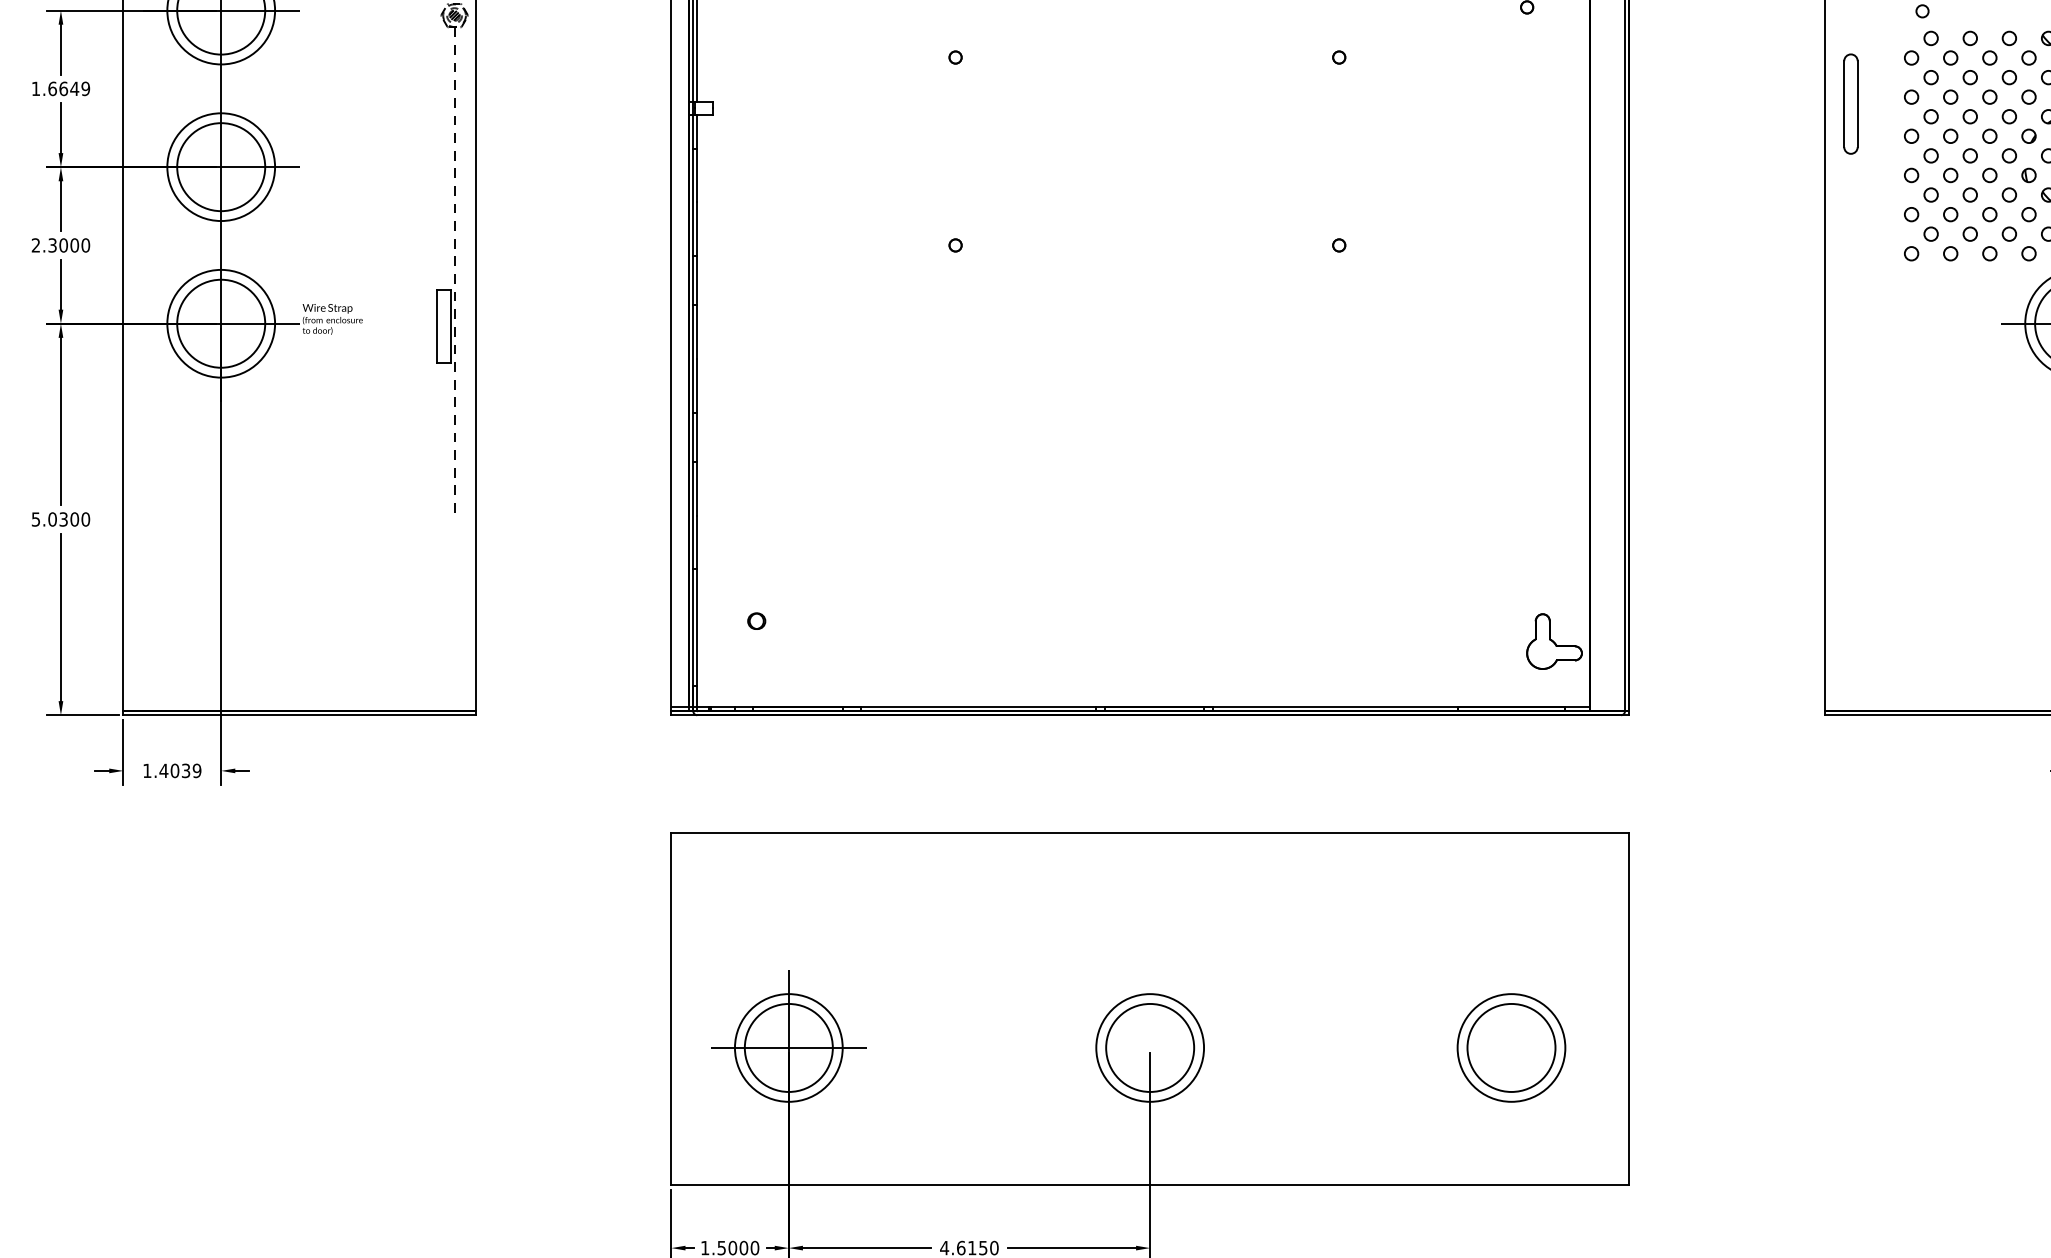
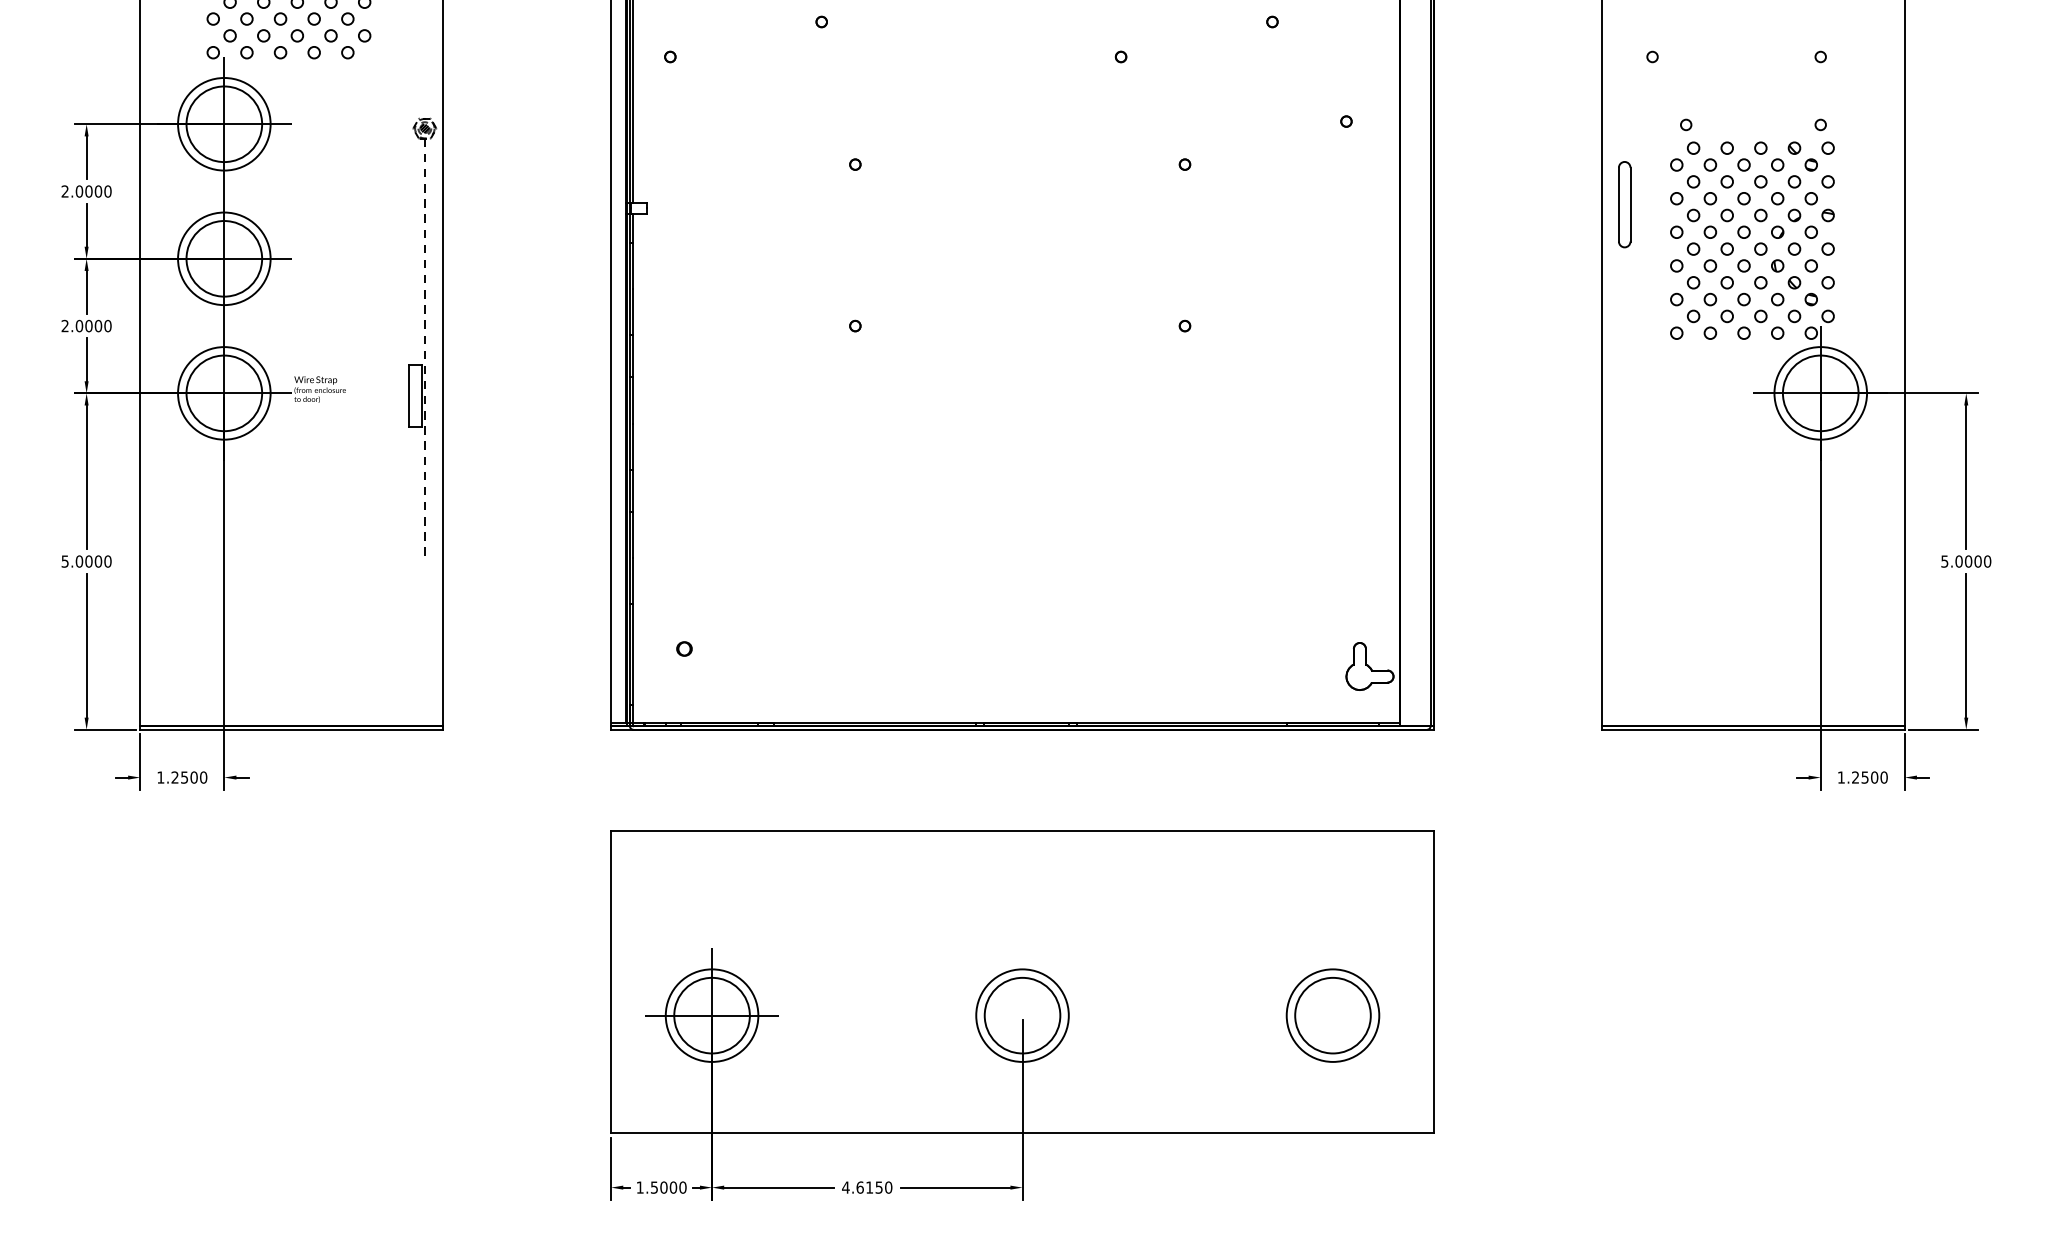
text: (60, 88) -> (86, 191), 1.6649 -> 2.0000
text: (52, 245) -> (79, 326), 2.3000 -> 2.0000
text: (63, 519) -> (88, 561), 5.0300 -> 5.0000
text: (180, 770) -> (189, 777), 1.4039 -> 1.2500

